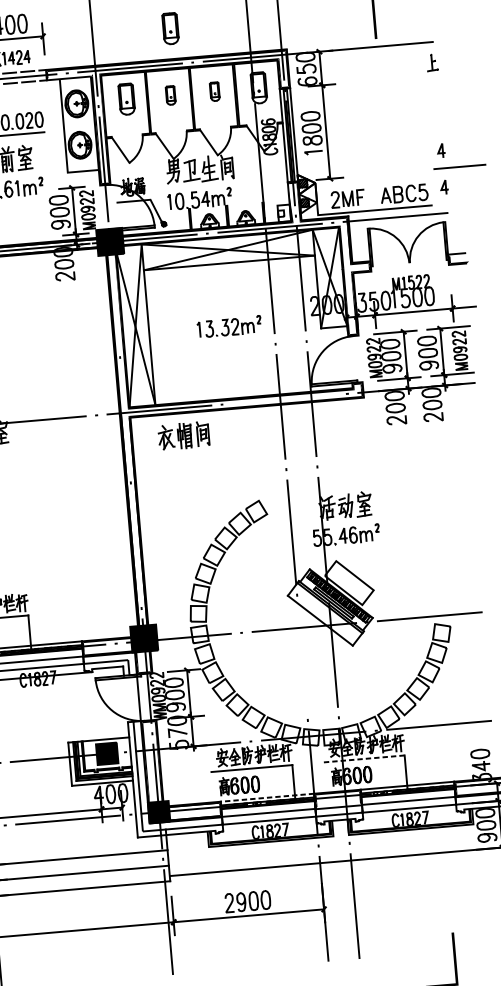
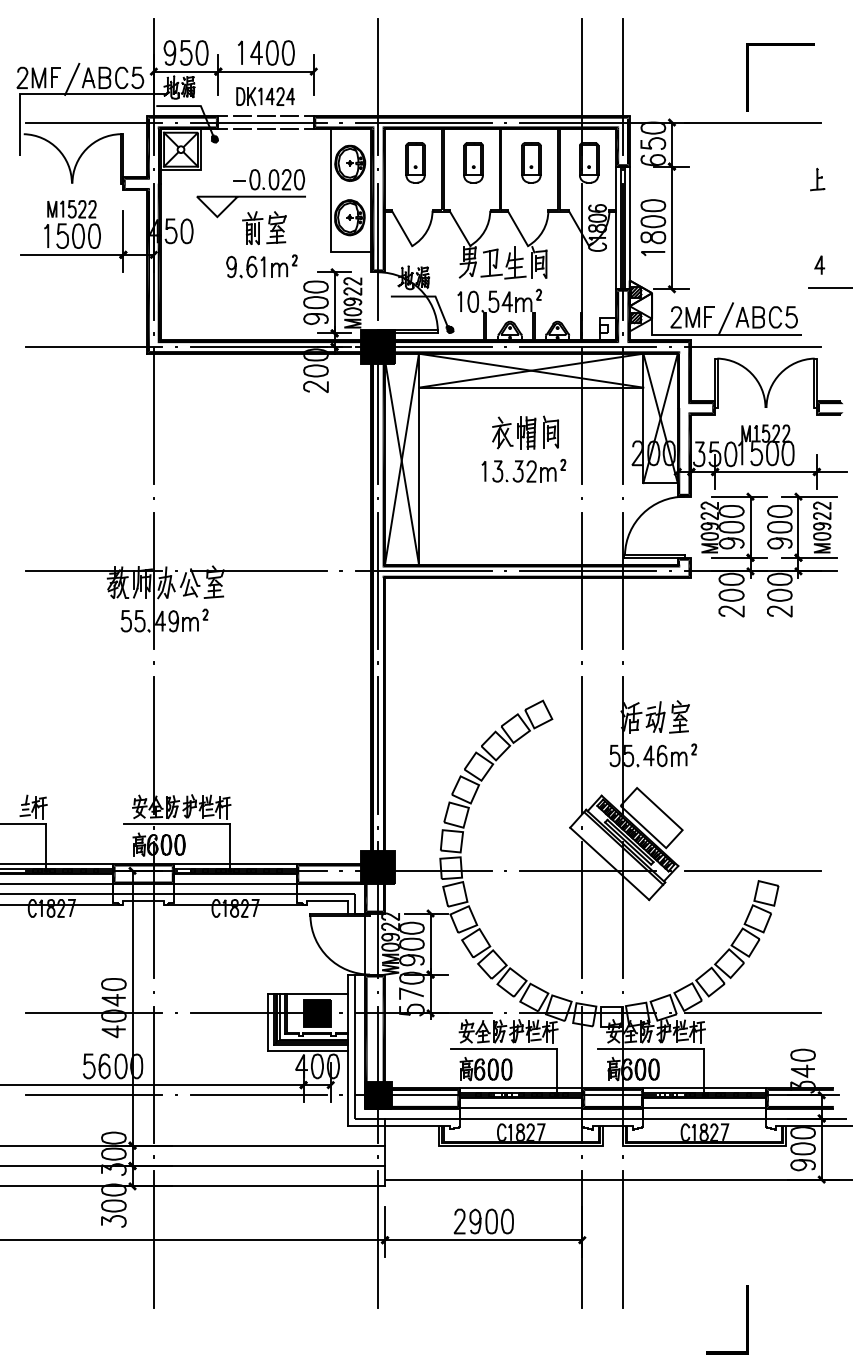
part: (170, 28) -> (480, 75), removed
part: (432, 62) -> (817, 179), moved
fill: (69, 76) -> (343, 127), added
part: (214, 91) -> (531, 162), size x1.67
part: (170, 95) -> (473, 162), size x1.67
line: (443, 186) -> (818, 312), removed
line: (372, 197) -> (725, 318), added
fill: (290, 202) -> (617, 315), added
fill: (457, 254) -> (829, 402), added
line: (114, 294) -> (378, 416), added
line: (284, 399) -> (587, 571), added
line: (125, 419) -> (378, 580), added
part: (183, 435) -> (525, 432), moved
line: (136, 545) -> (378, 745), added
line: (302, 657) -> (582, 909), added
line: (363, 758) -> (650, 1048), dashed -> solid
line: (267, 797) -> (520, 1088), dashed -> solid
fill: (338, 805) -> (612, 1106), added

